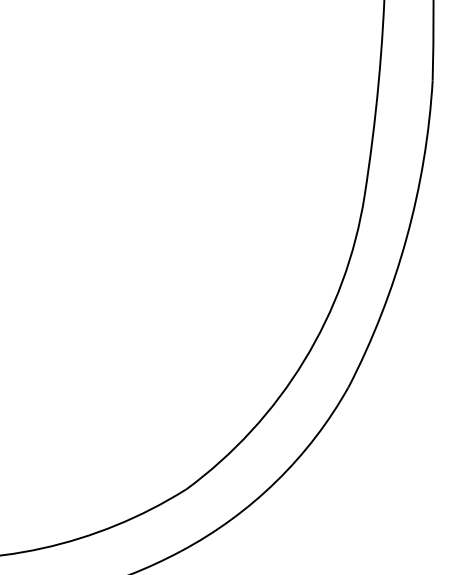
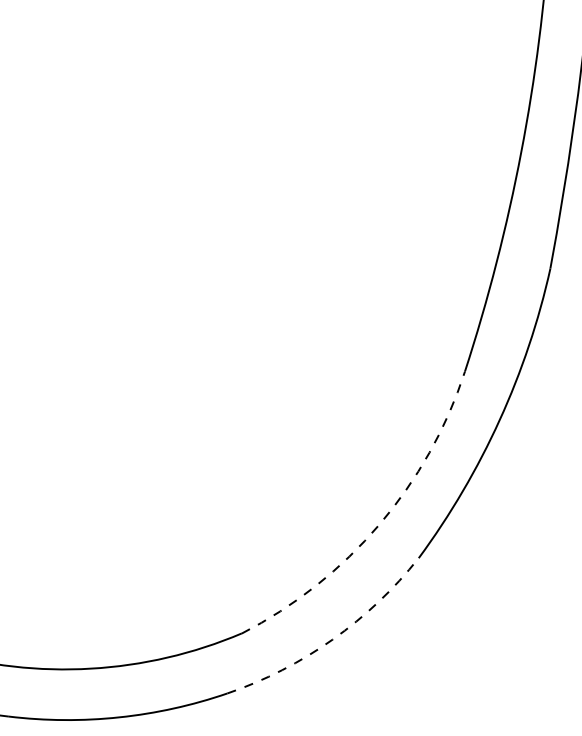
arc: (304, 360) -> (379, 524), solid -> dashed
arc: (276, 481) -> (332, 639), solid -> dashed

